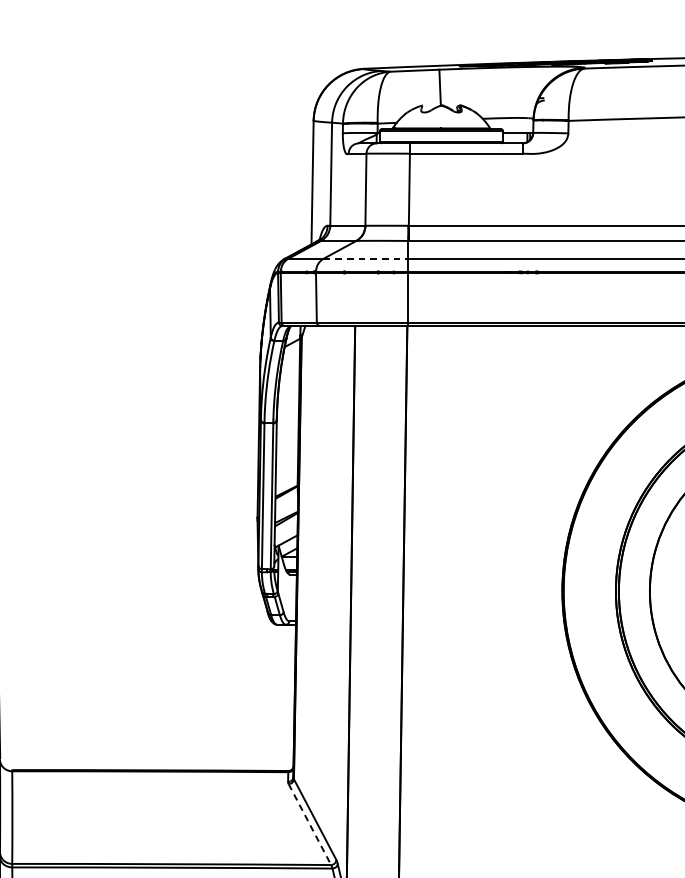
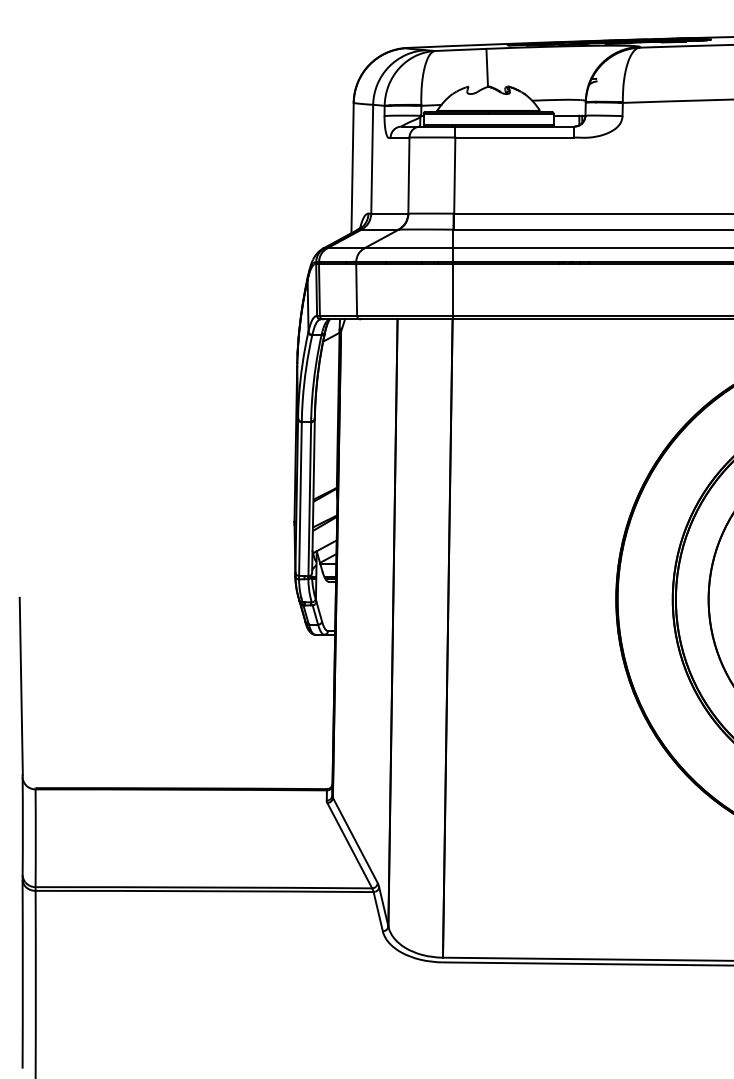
line: (365, 258) -> (408, 248), dashed -> solid
line: (310, 825) -> (350, 846), dashed -> solid

